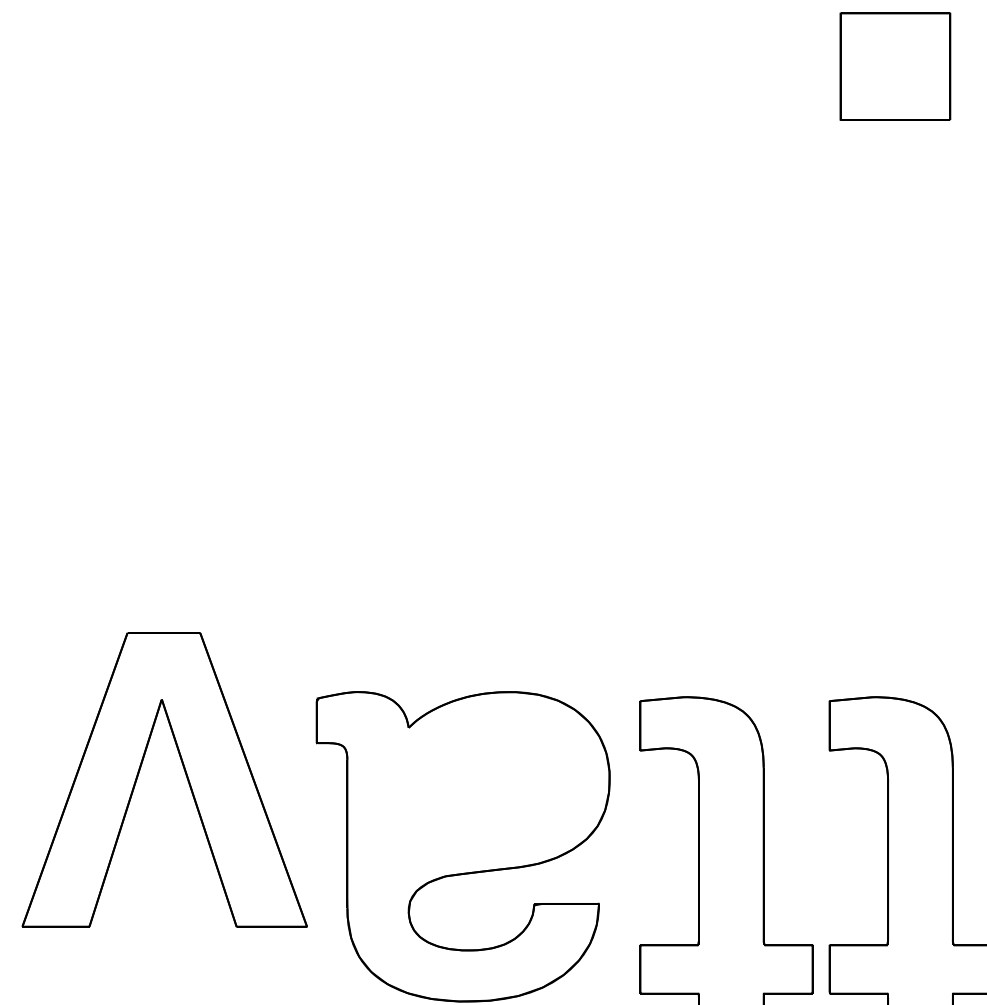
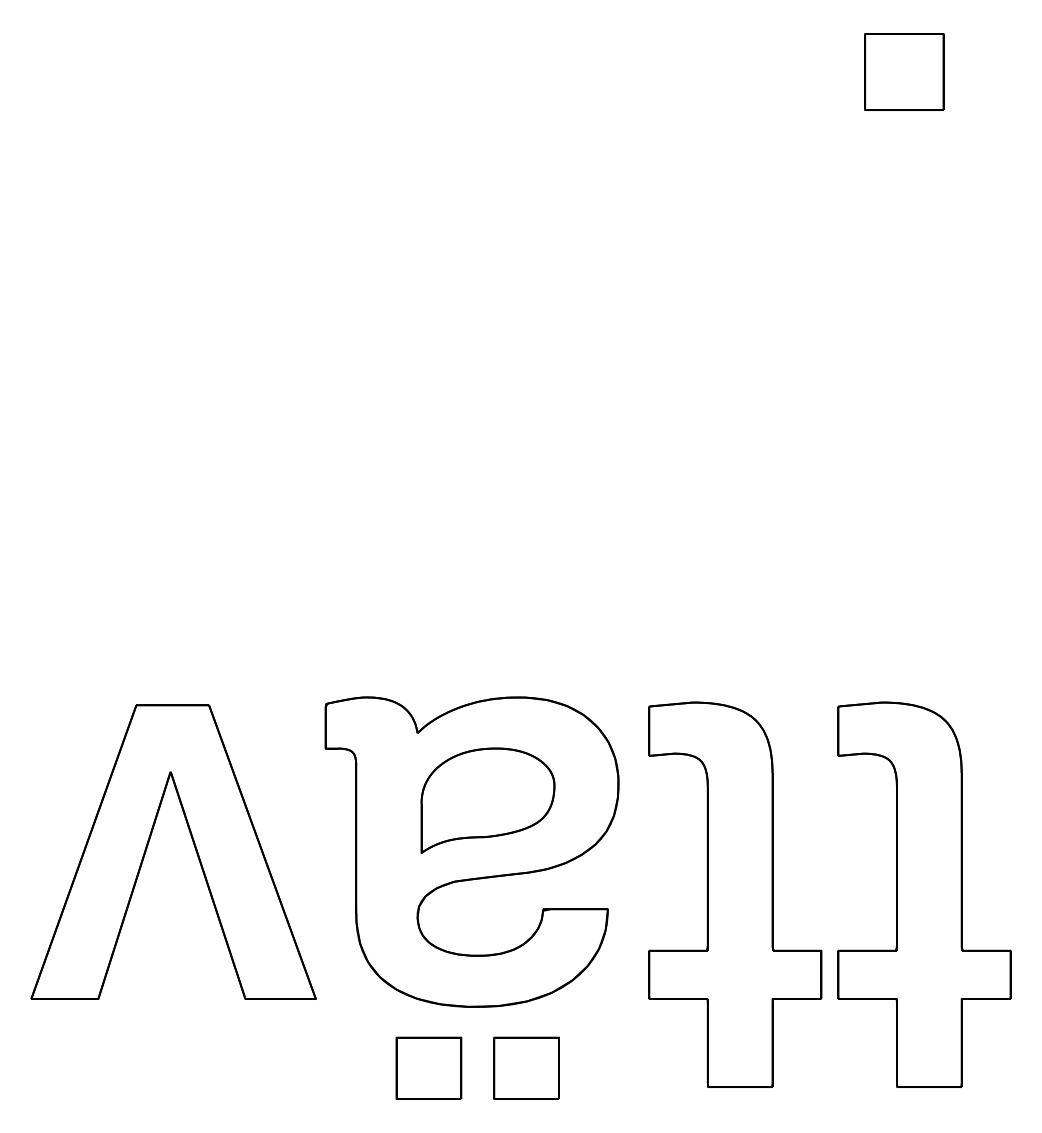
part: (895, 66) -> (904, 71), size x0.71
part: (184, 773) -> (193, 845), moved
part: (478, 795) -> (487, 800), added

